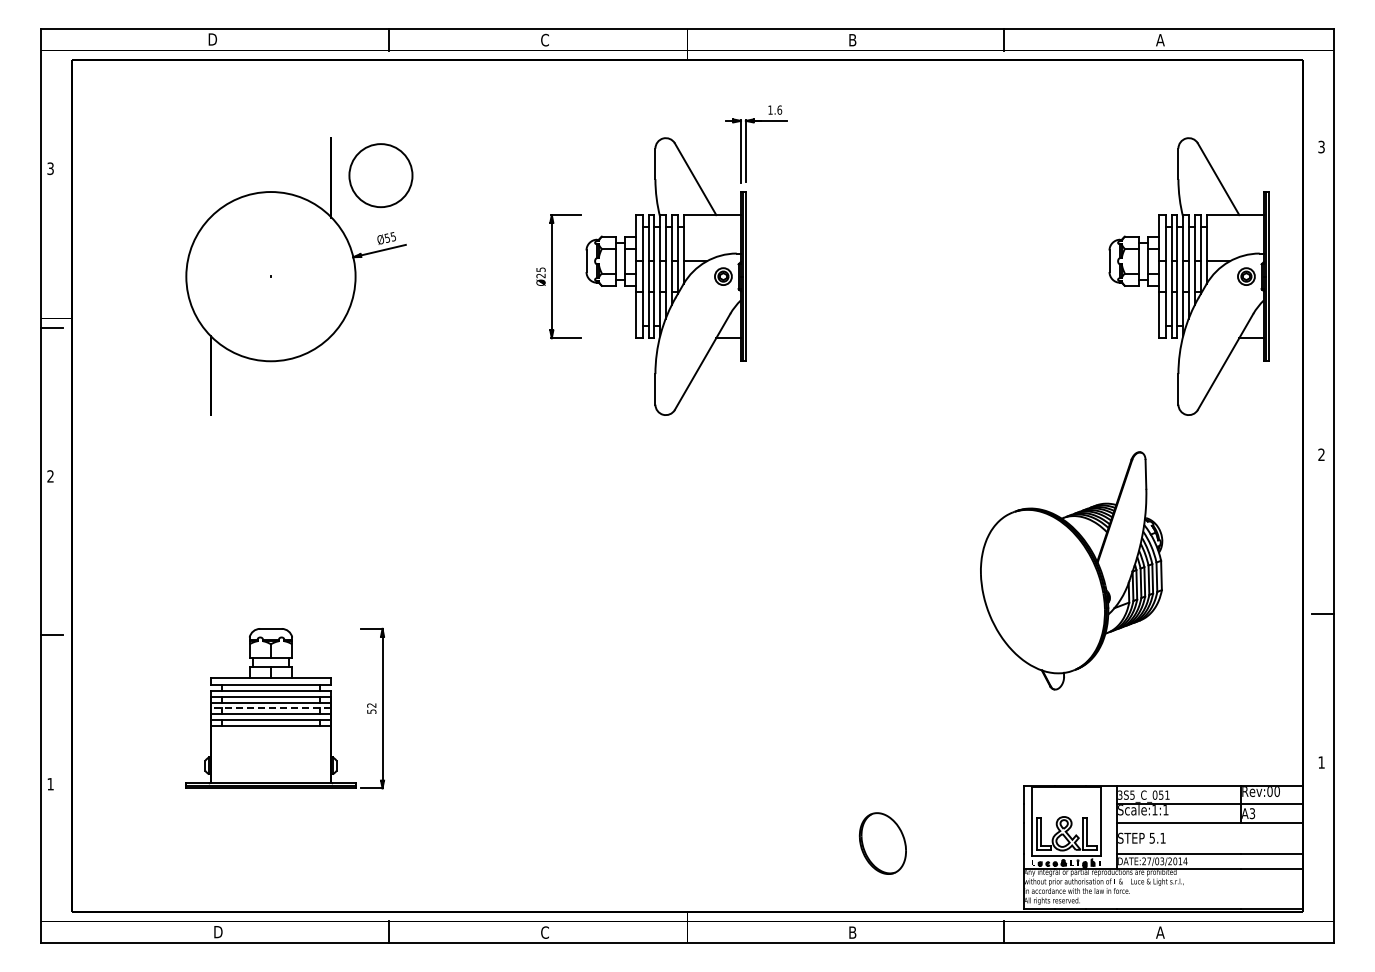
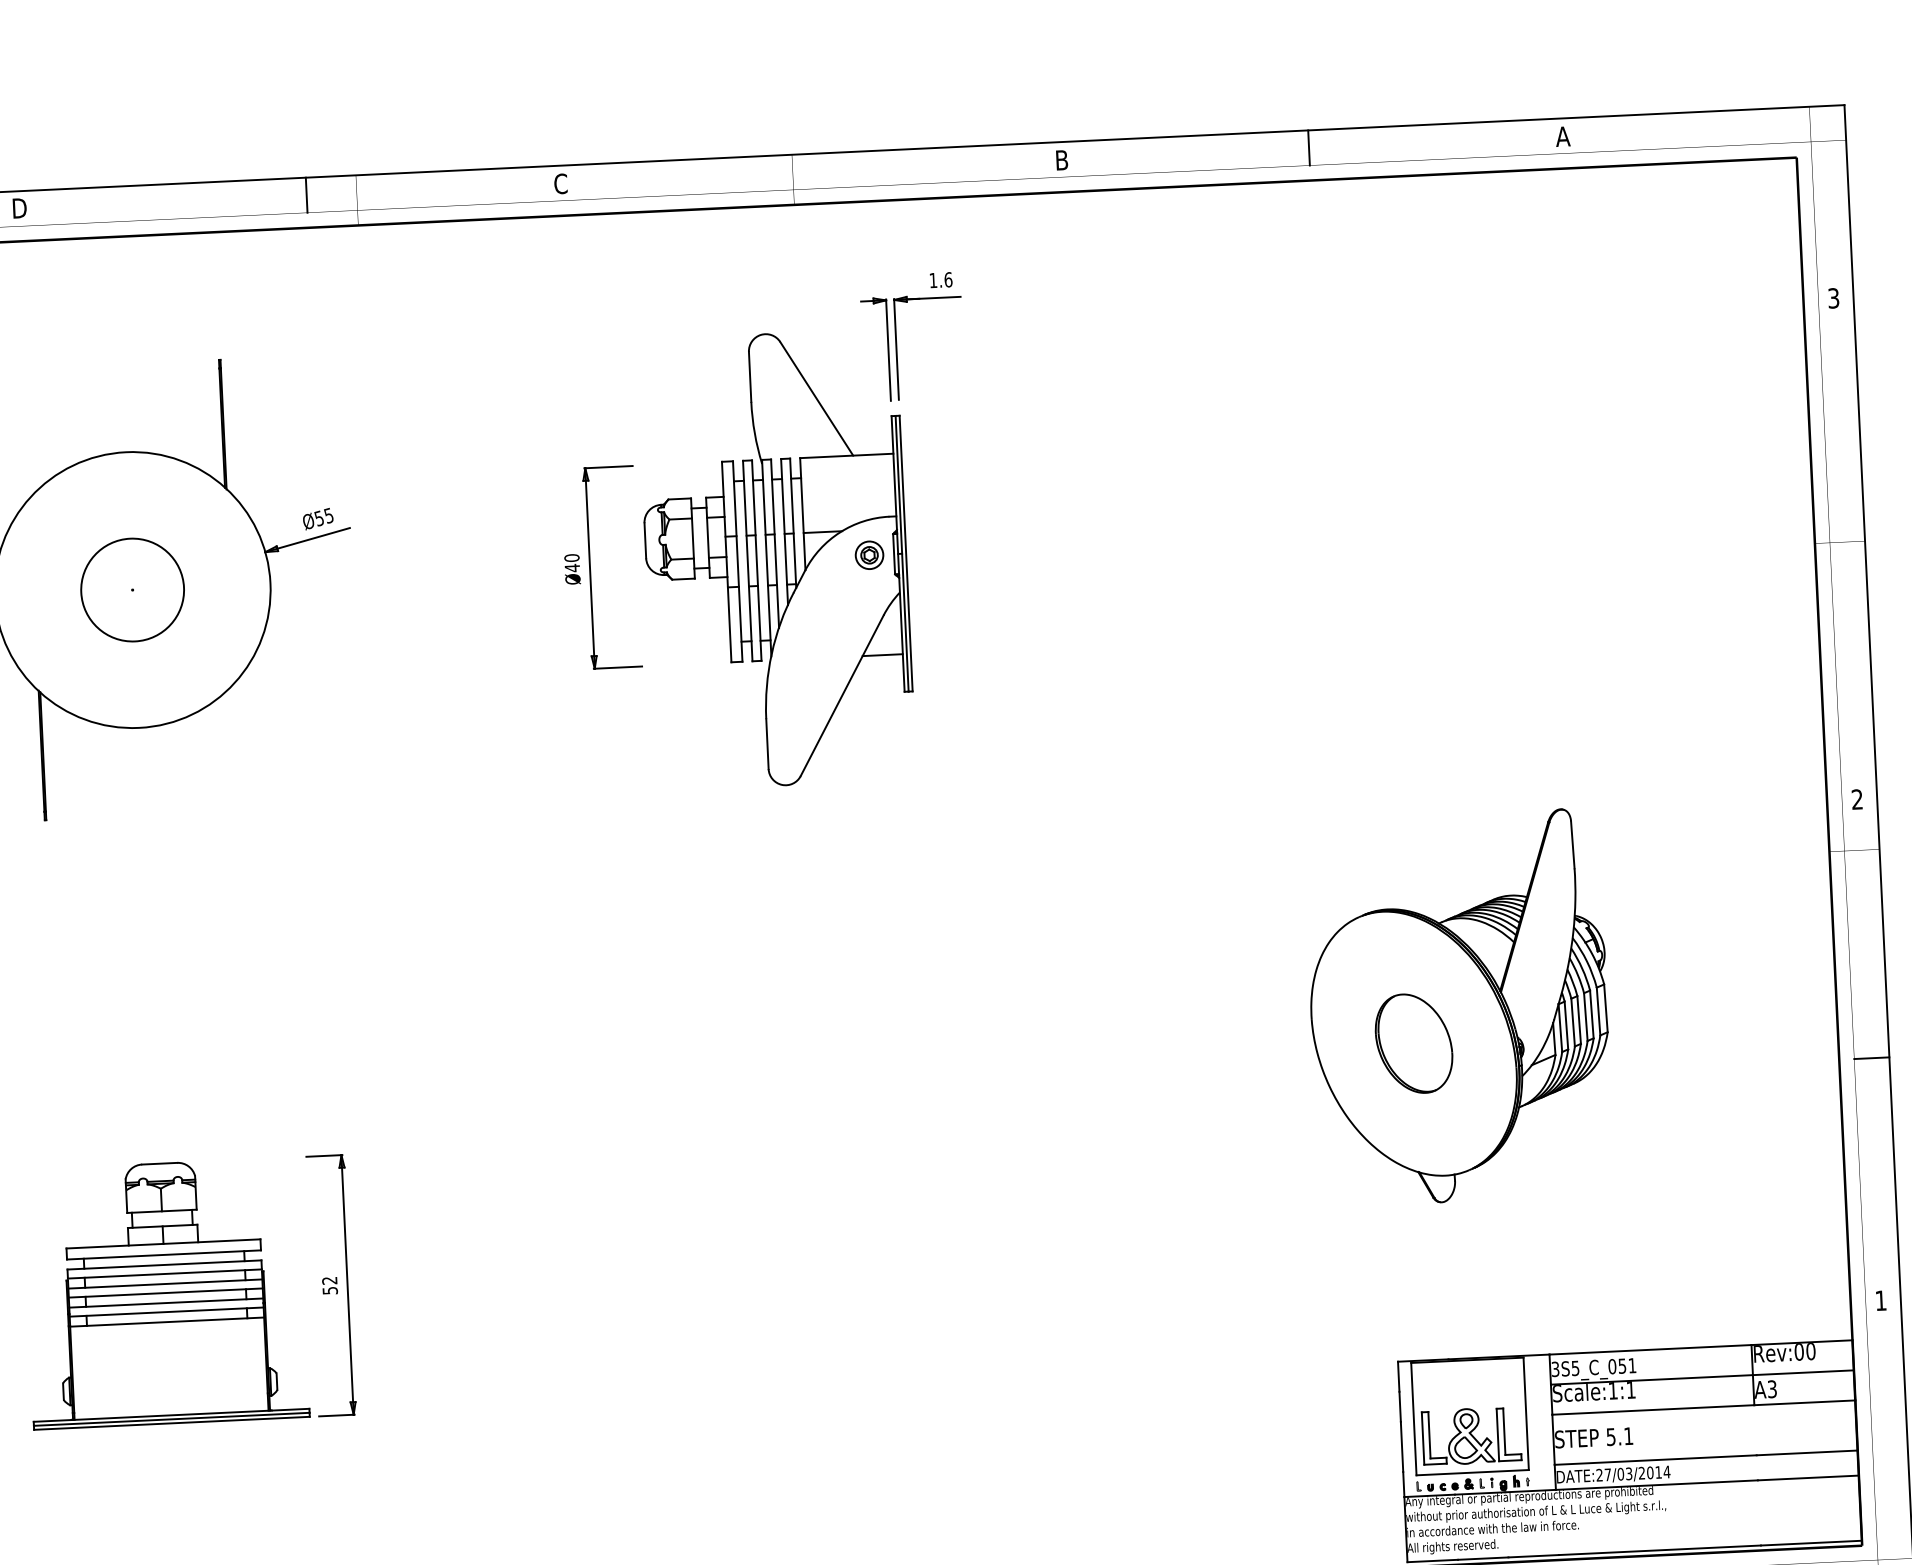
circle: (380, 175) -> (131, 589), moved
text: (540, 272) -> (571, 562), Ø25 -> Ø40
part: (1188, 276) -> (1626, 519), removed
line: (270, 708) -> (165, 1293), dashed -> solid
part: (882, 843) -> (1413, 1043), moved

